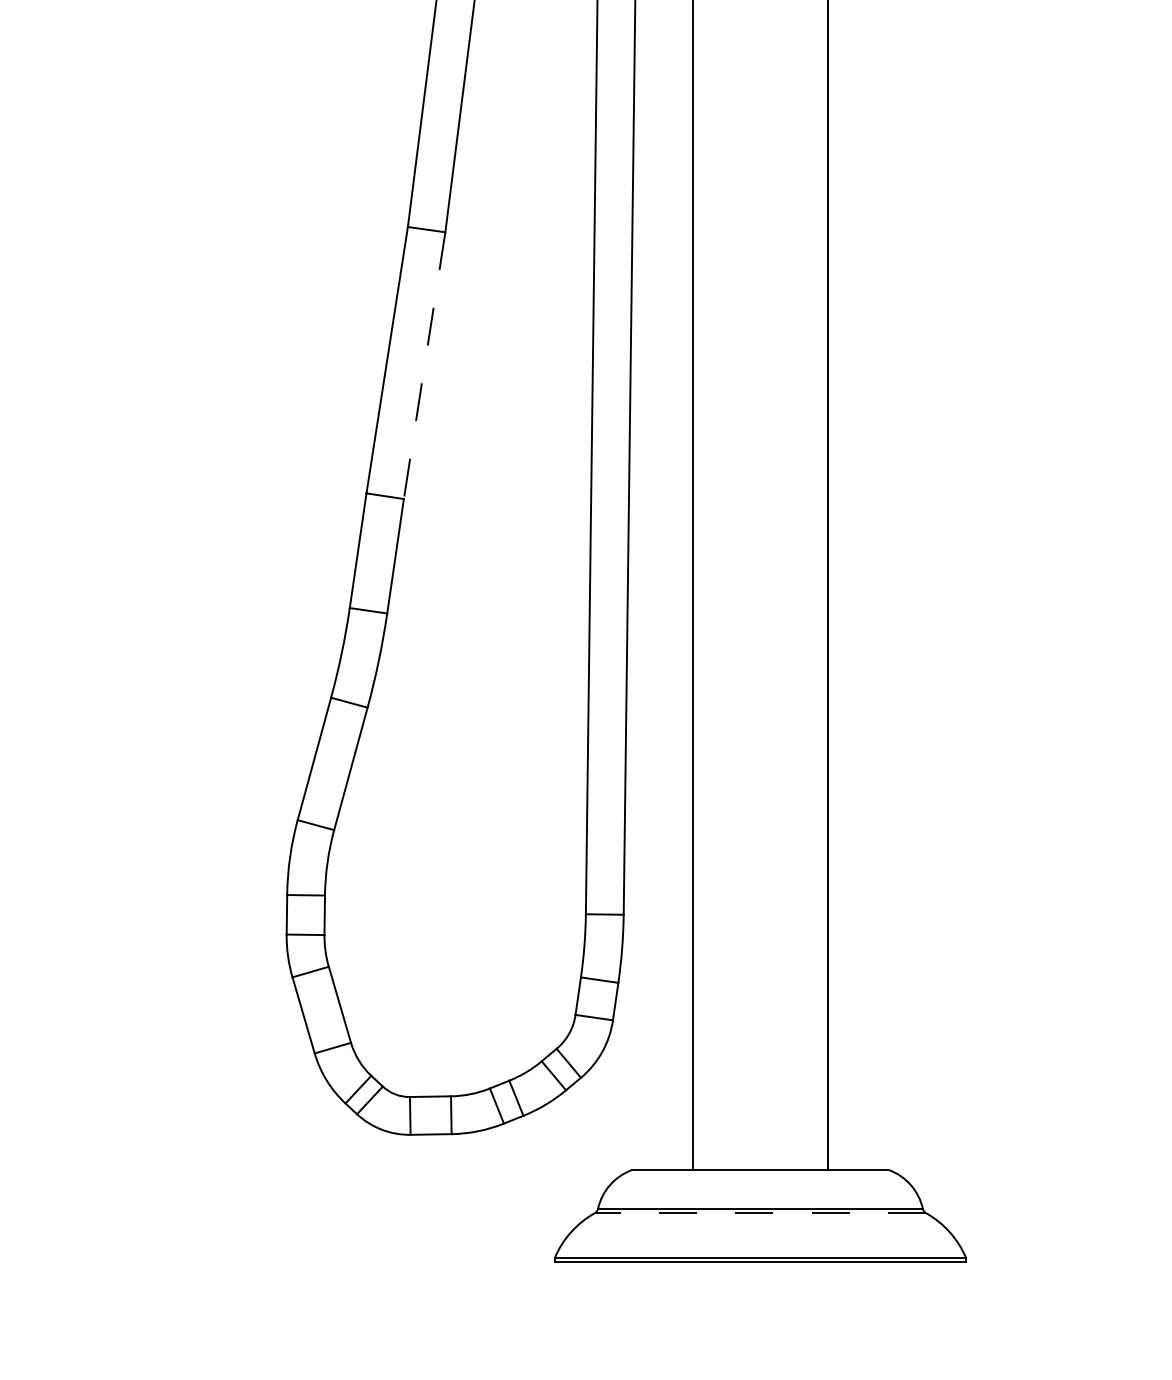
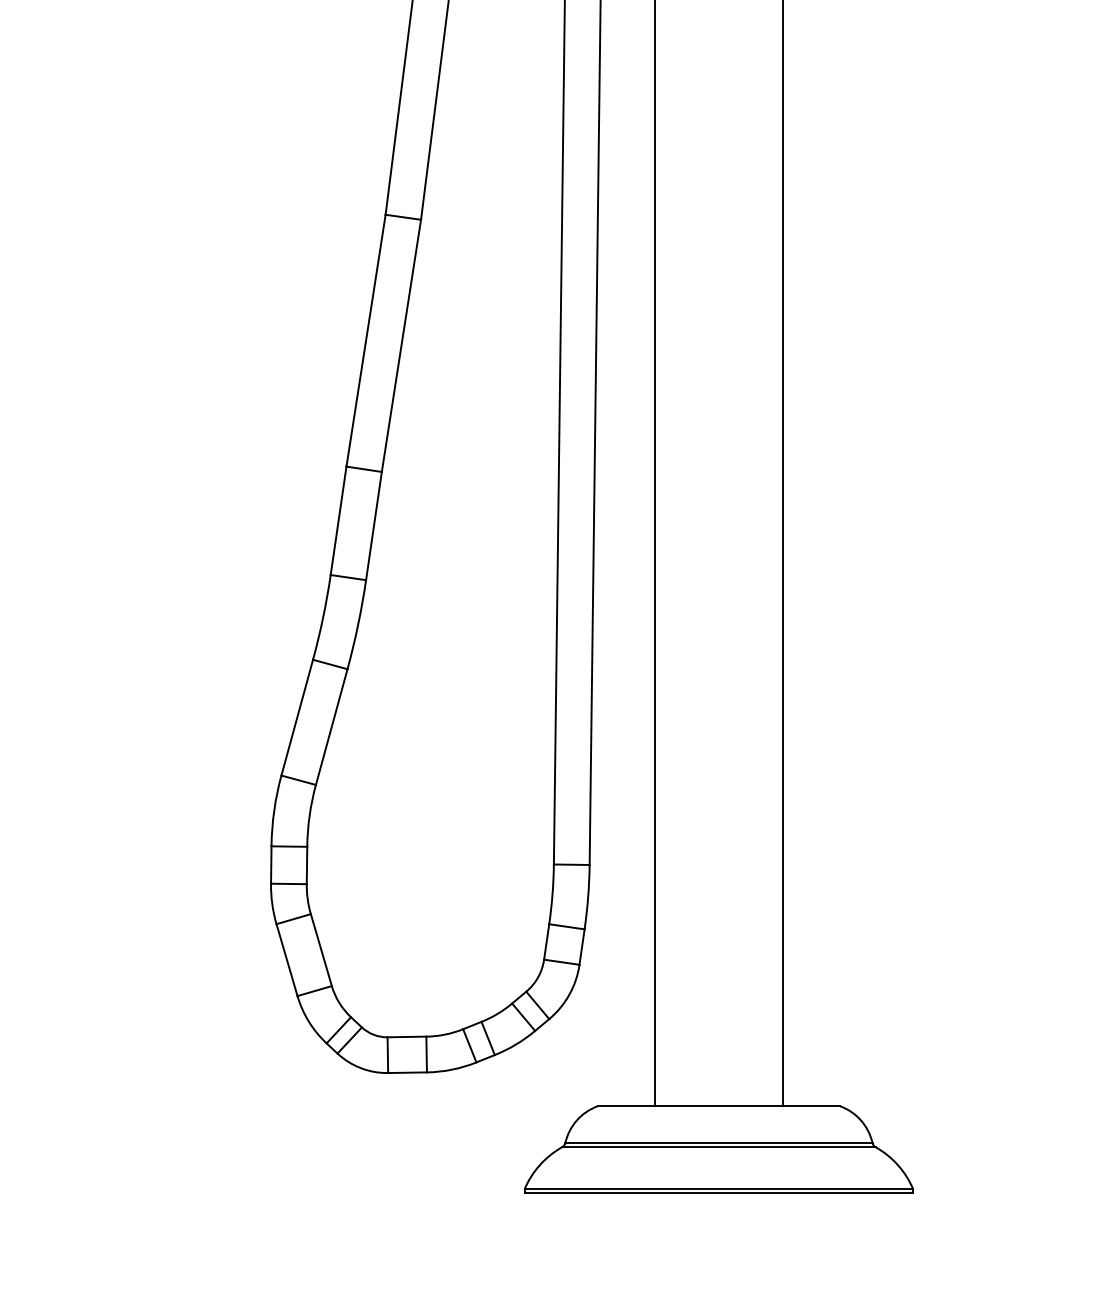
line: (424, 365) -> (401, 345), dashed -> solid
line: (760, 1213) -> (718, 1147), dashed -> solid

